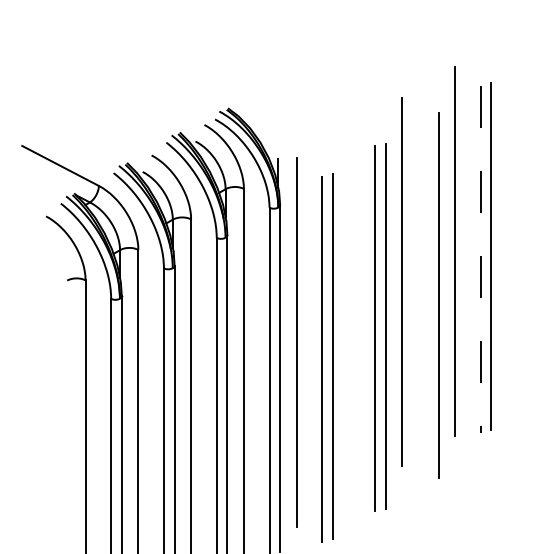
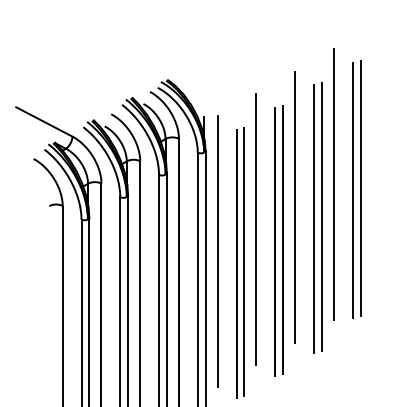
line: (480, 260) -> (352, 191), dashed -> solid
line: (428, 298) -> (314, 219), added
line: (349, 312) -> (256, 229), added

